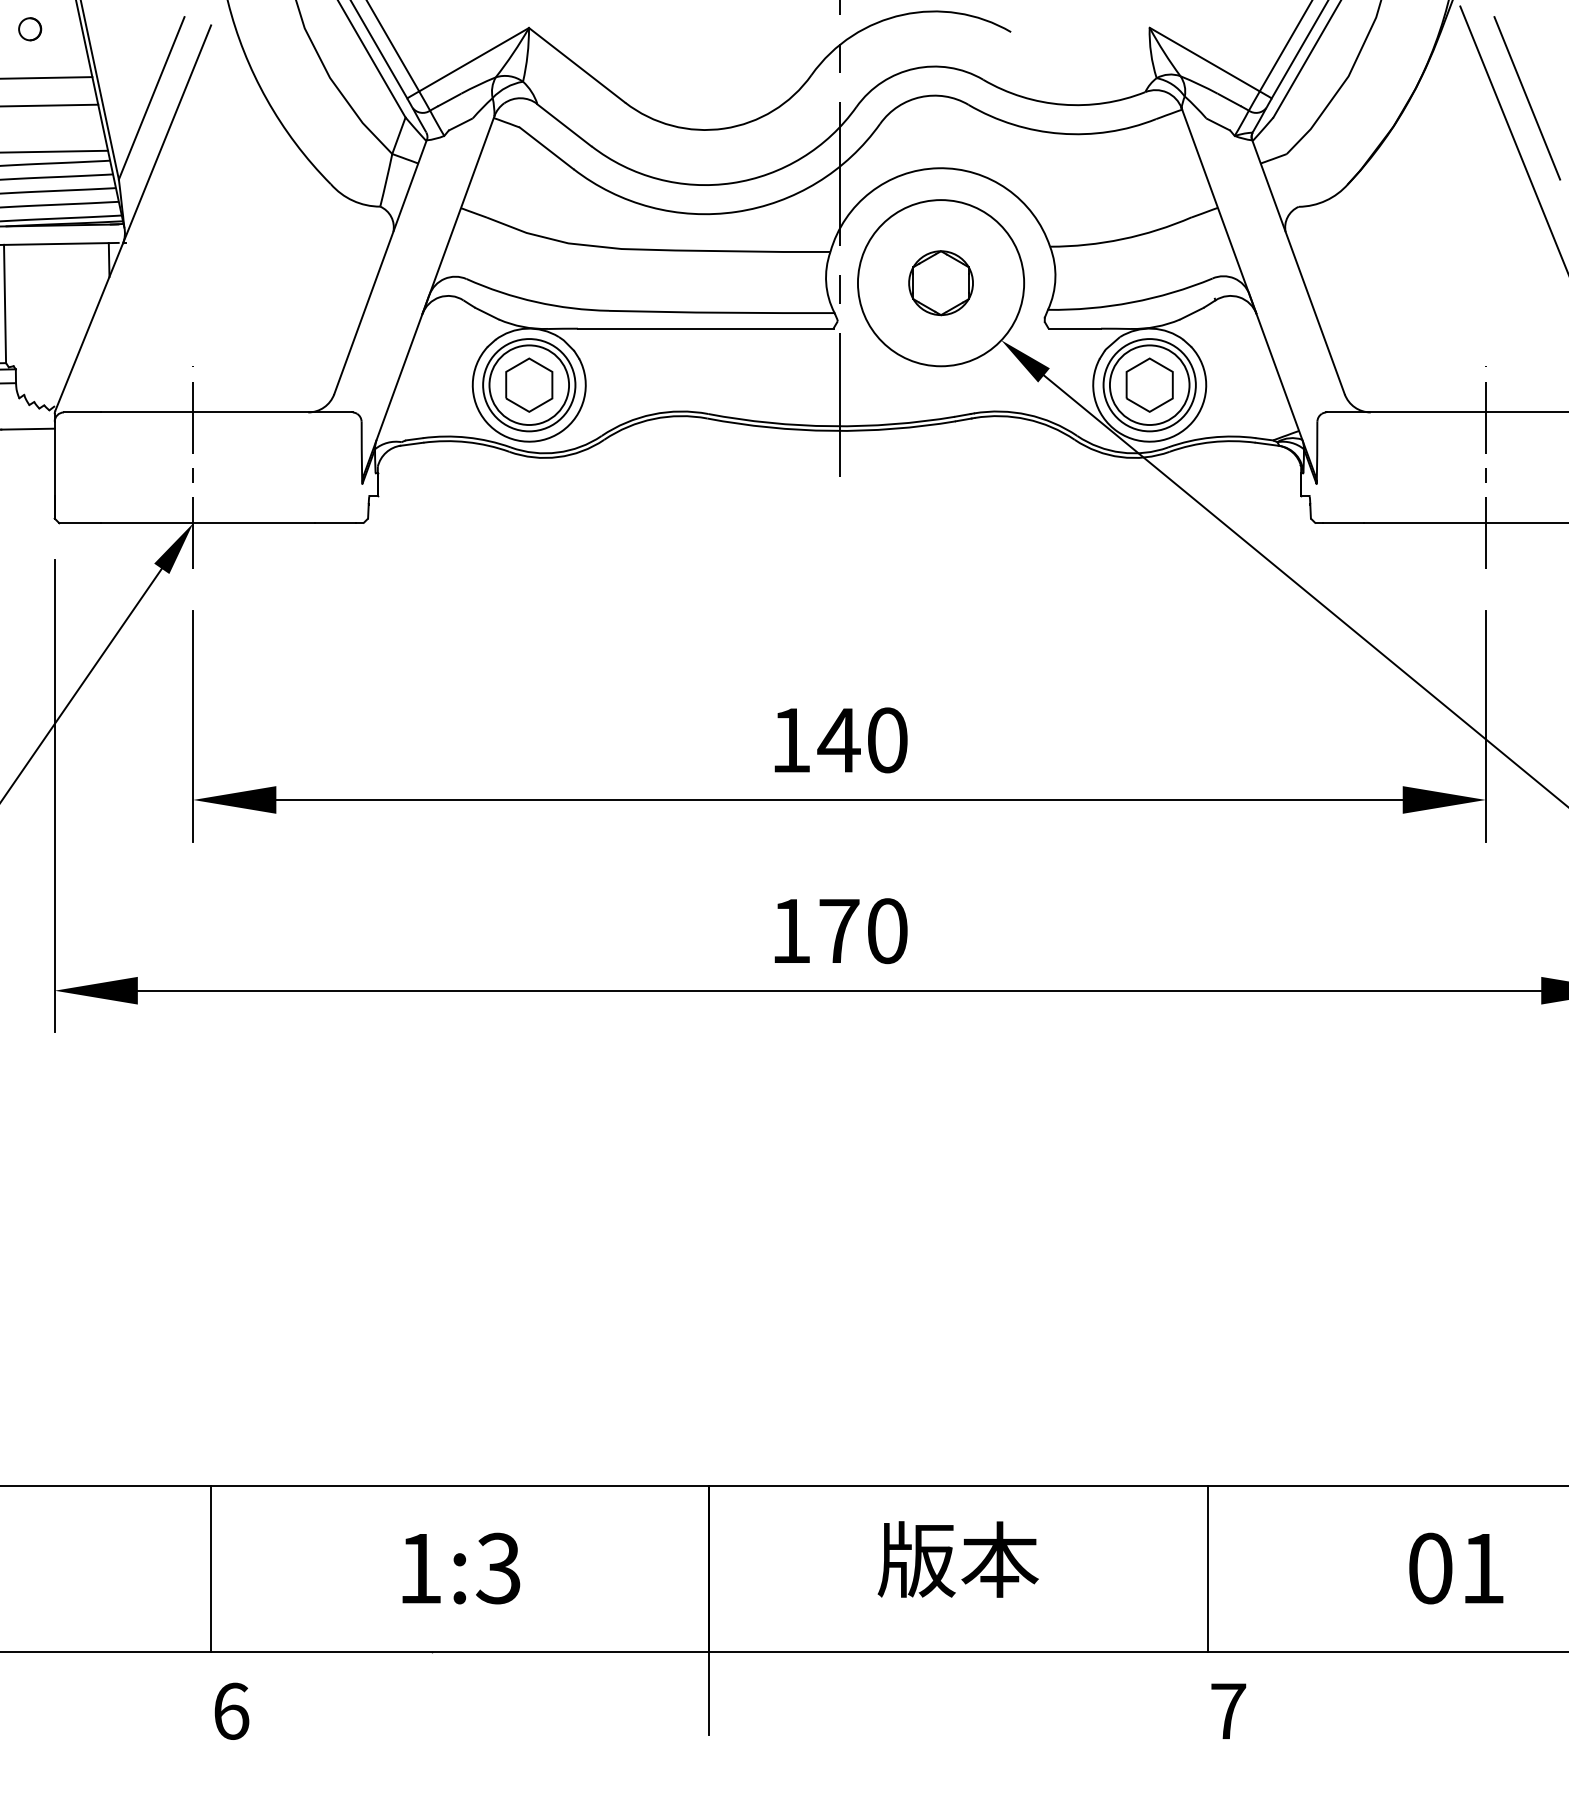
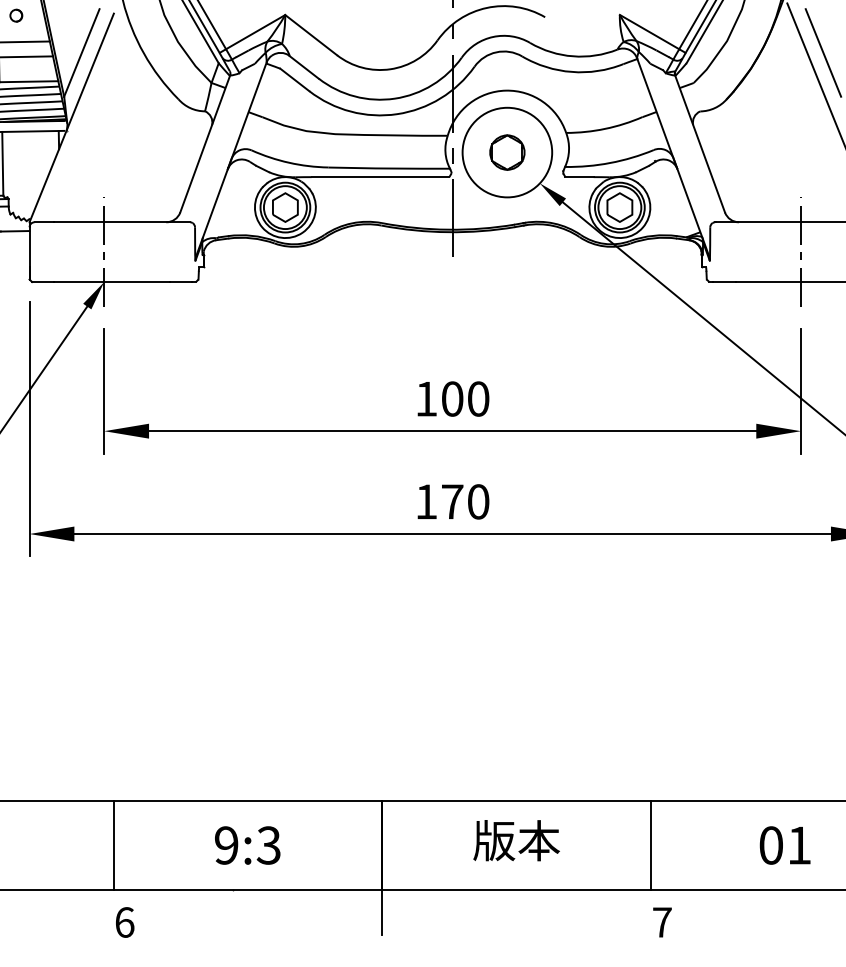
text: (839, 739) -> (452, 398), 140 -> 100
text: (419, 1568) -> (226, 845), 1:3 -> 9:3

